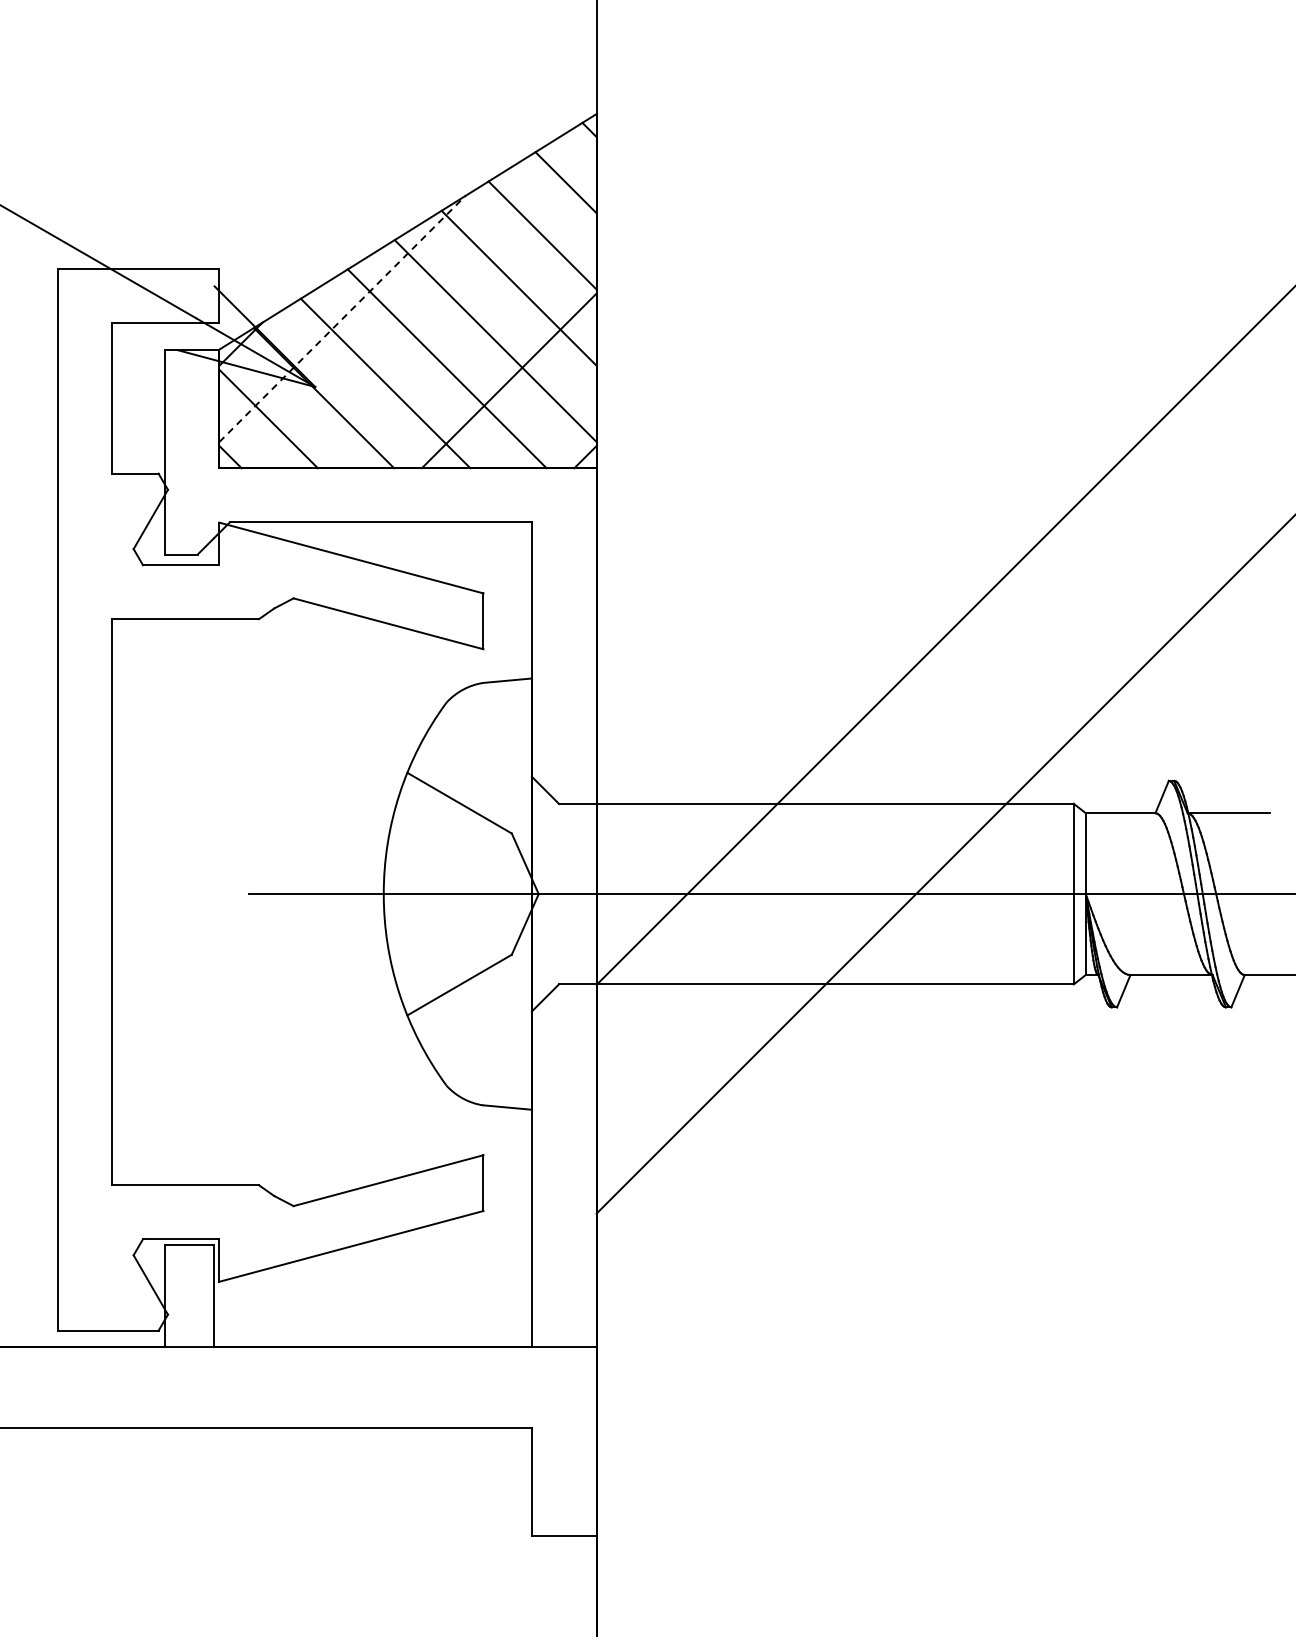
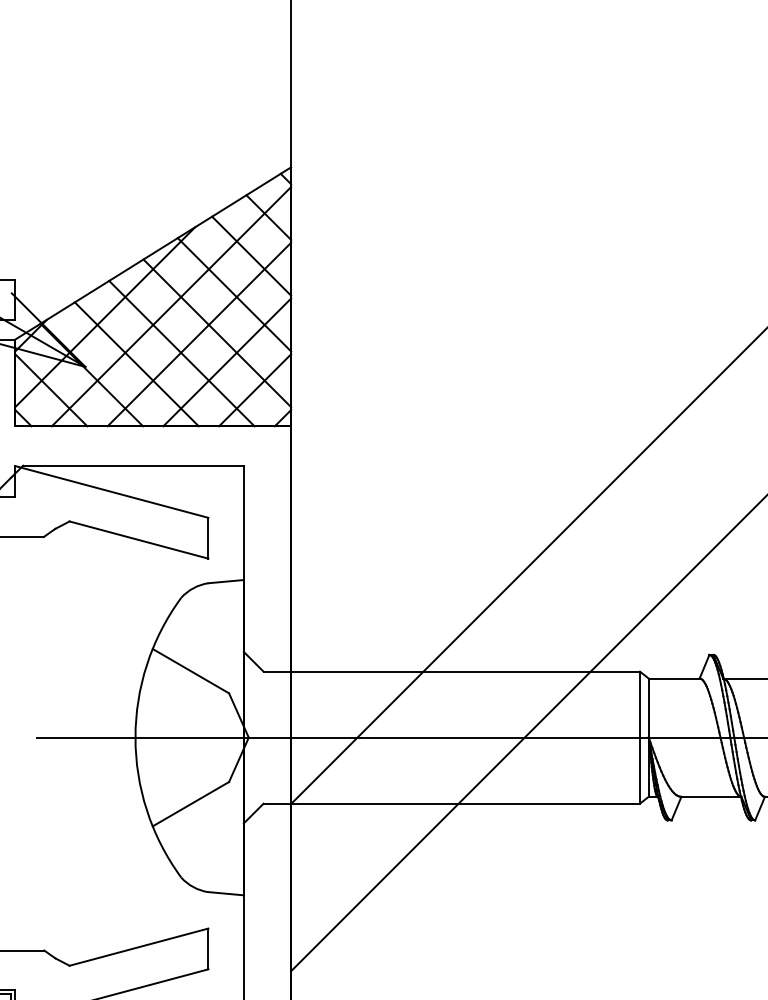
line: (432, 304) -> (171, 306), added
line: (342, 318) -> (105, 316), dashed -> solid
line: (470, 342) -> (198, 334), added
line: (547, 418) -> (255, 389), added

